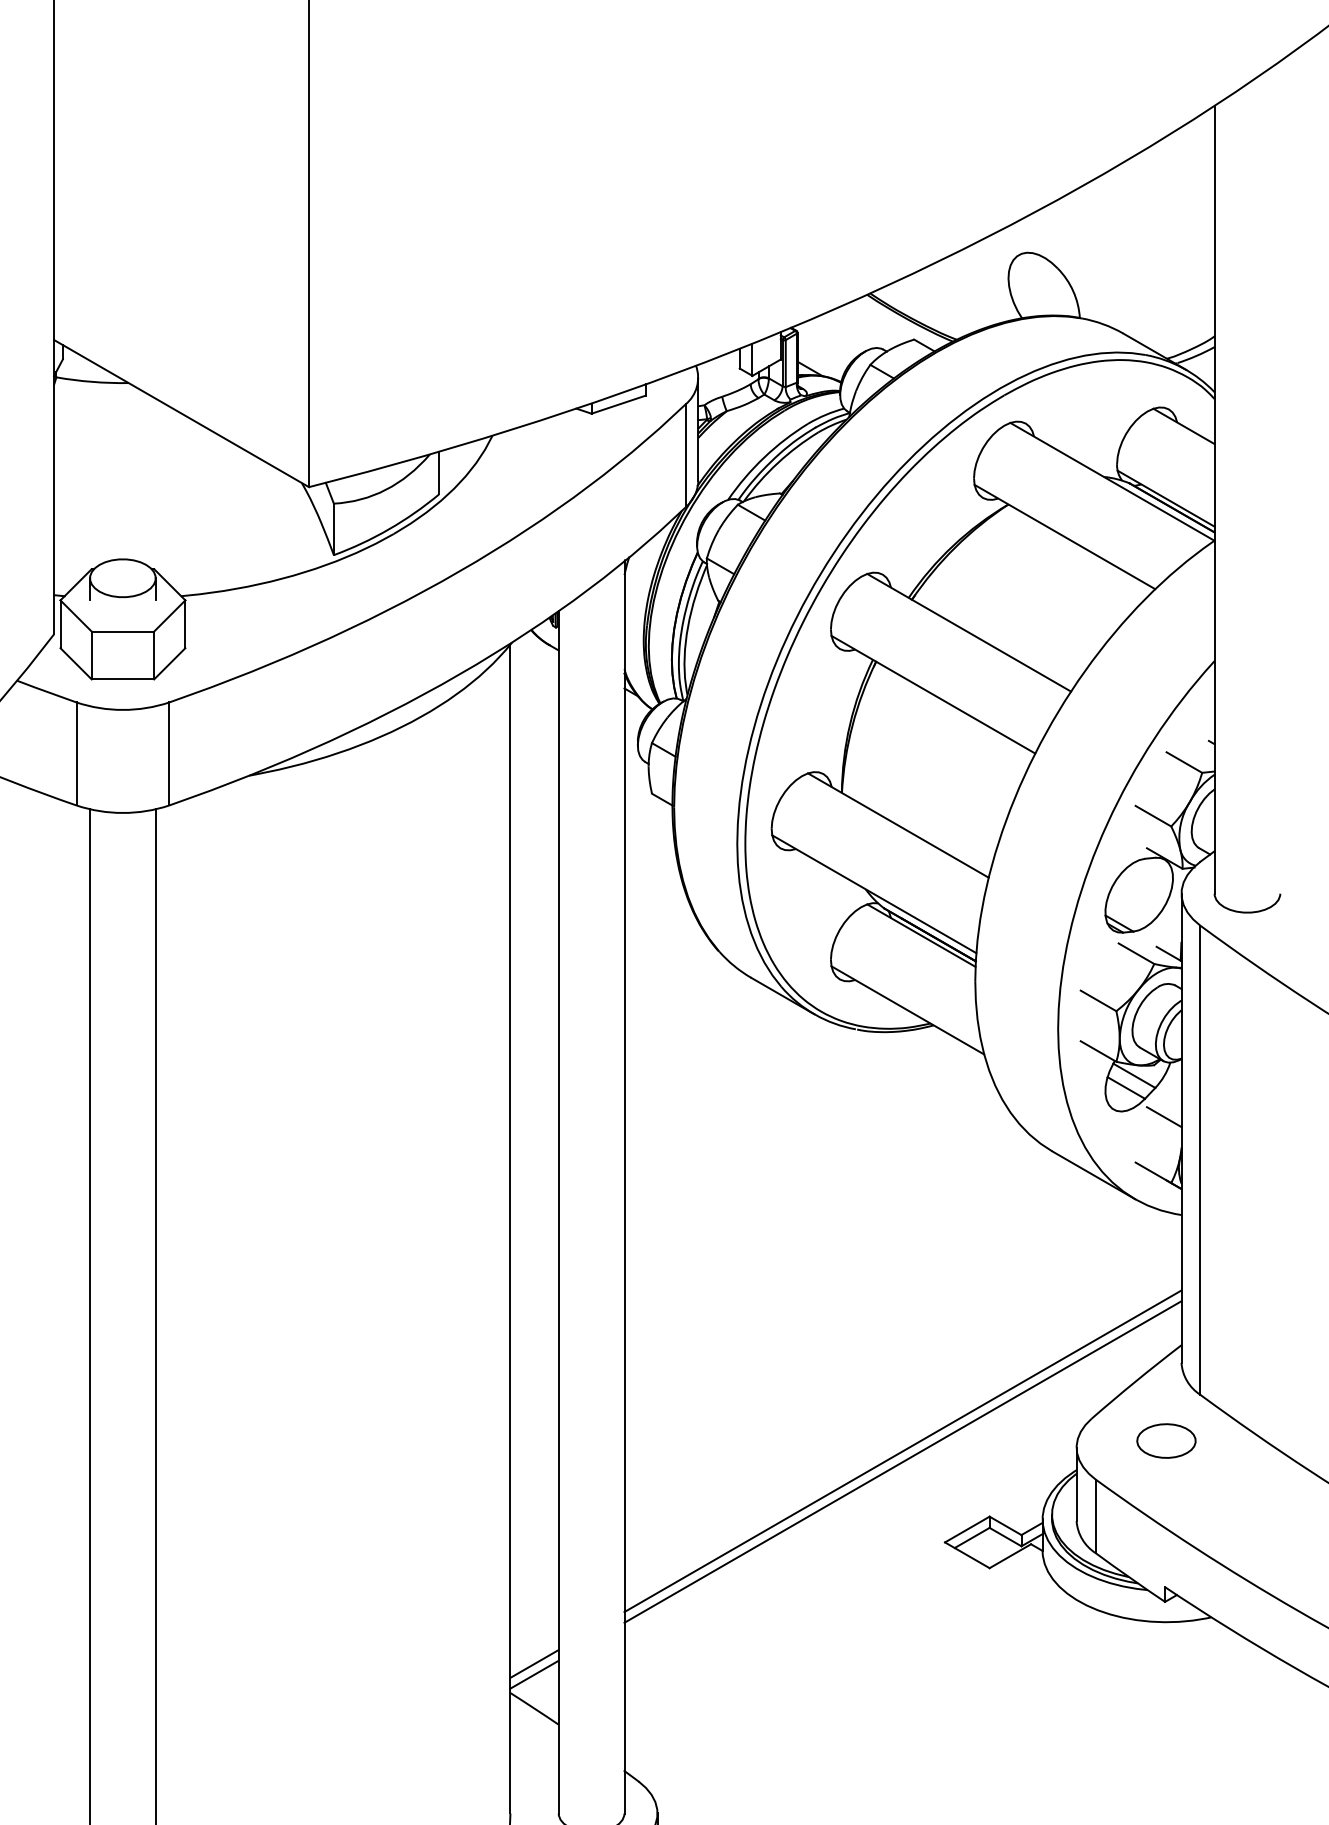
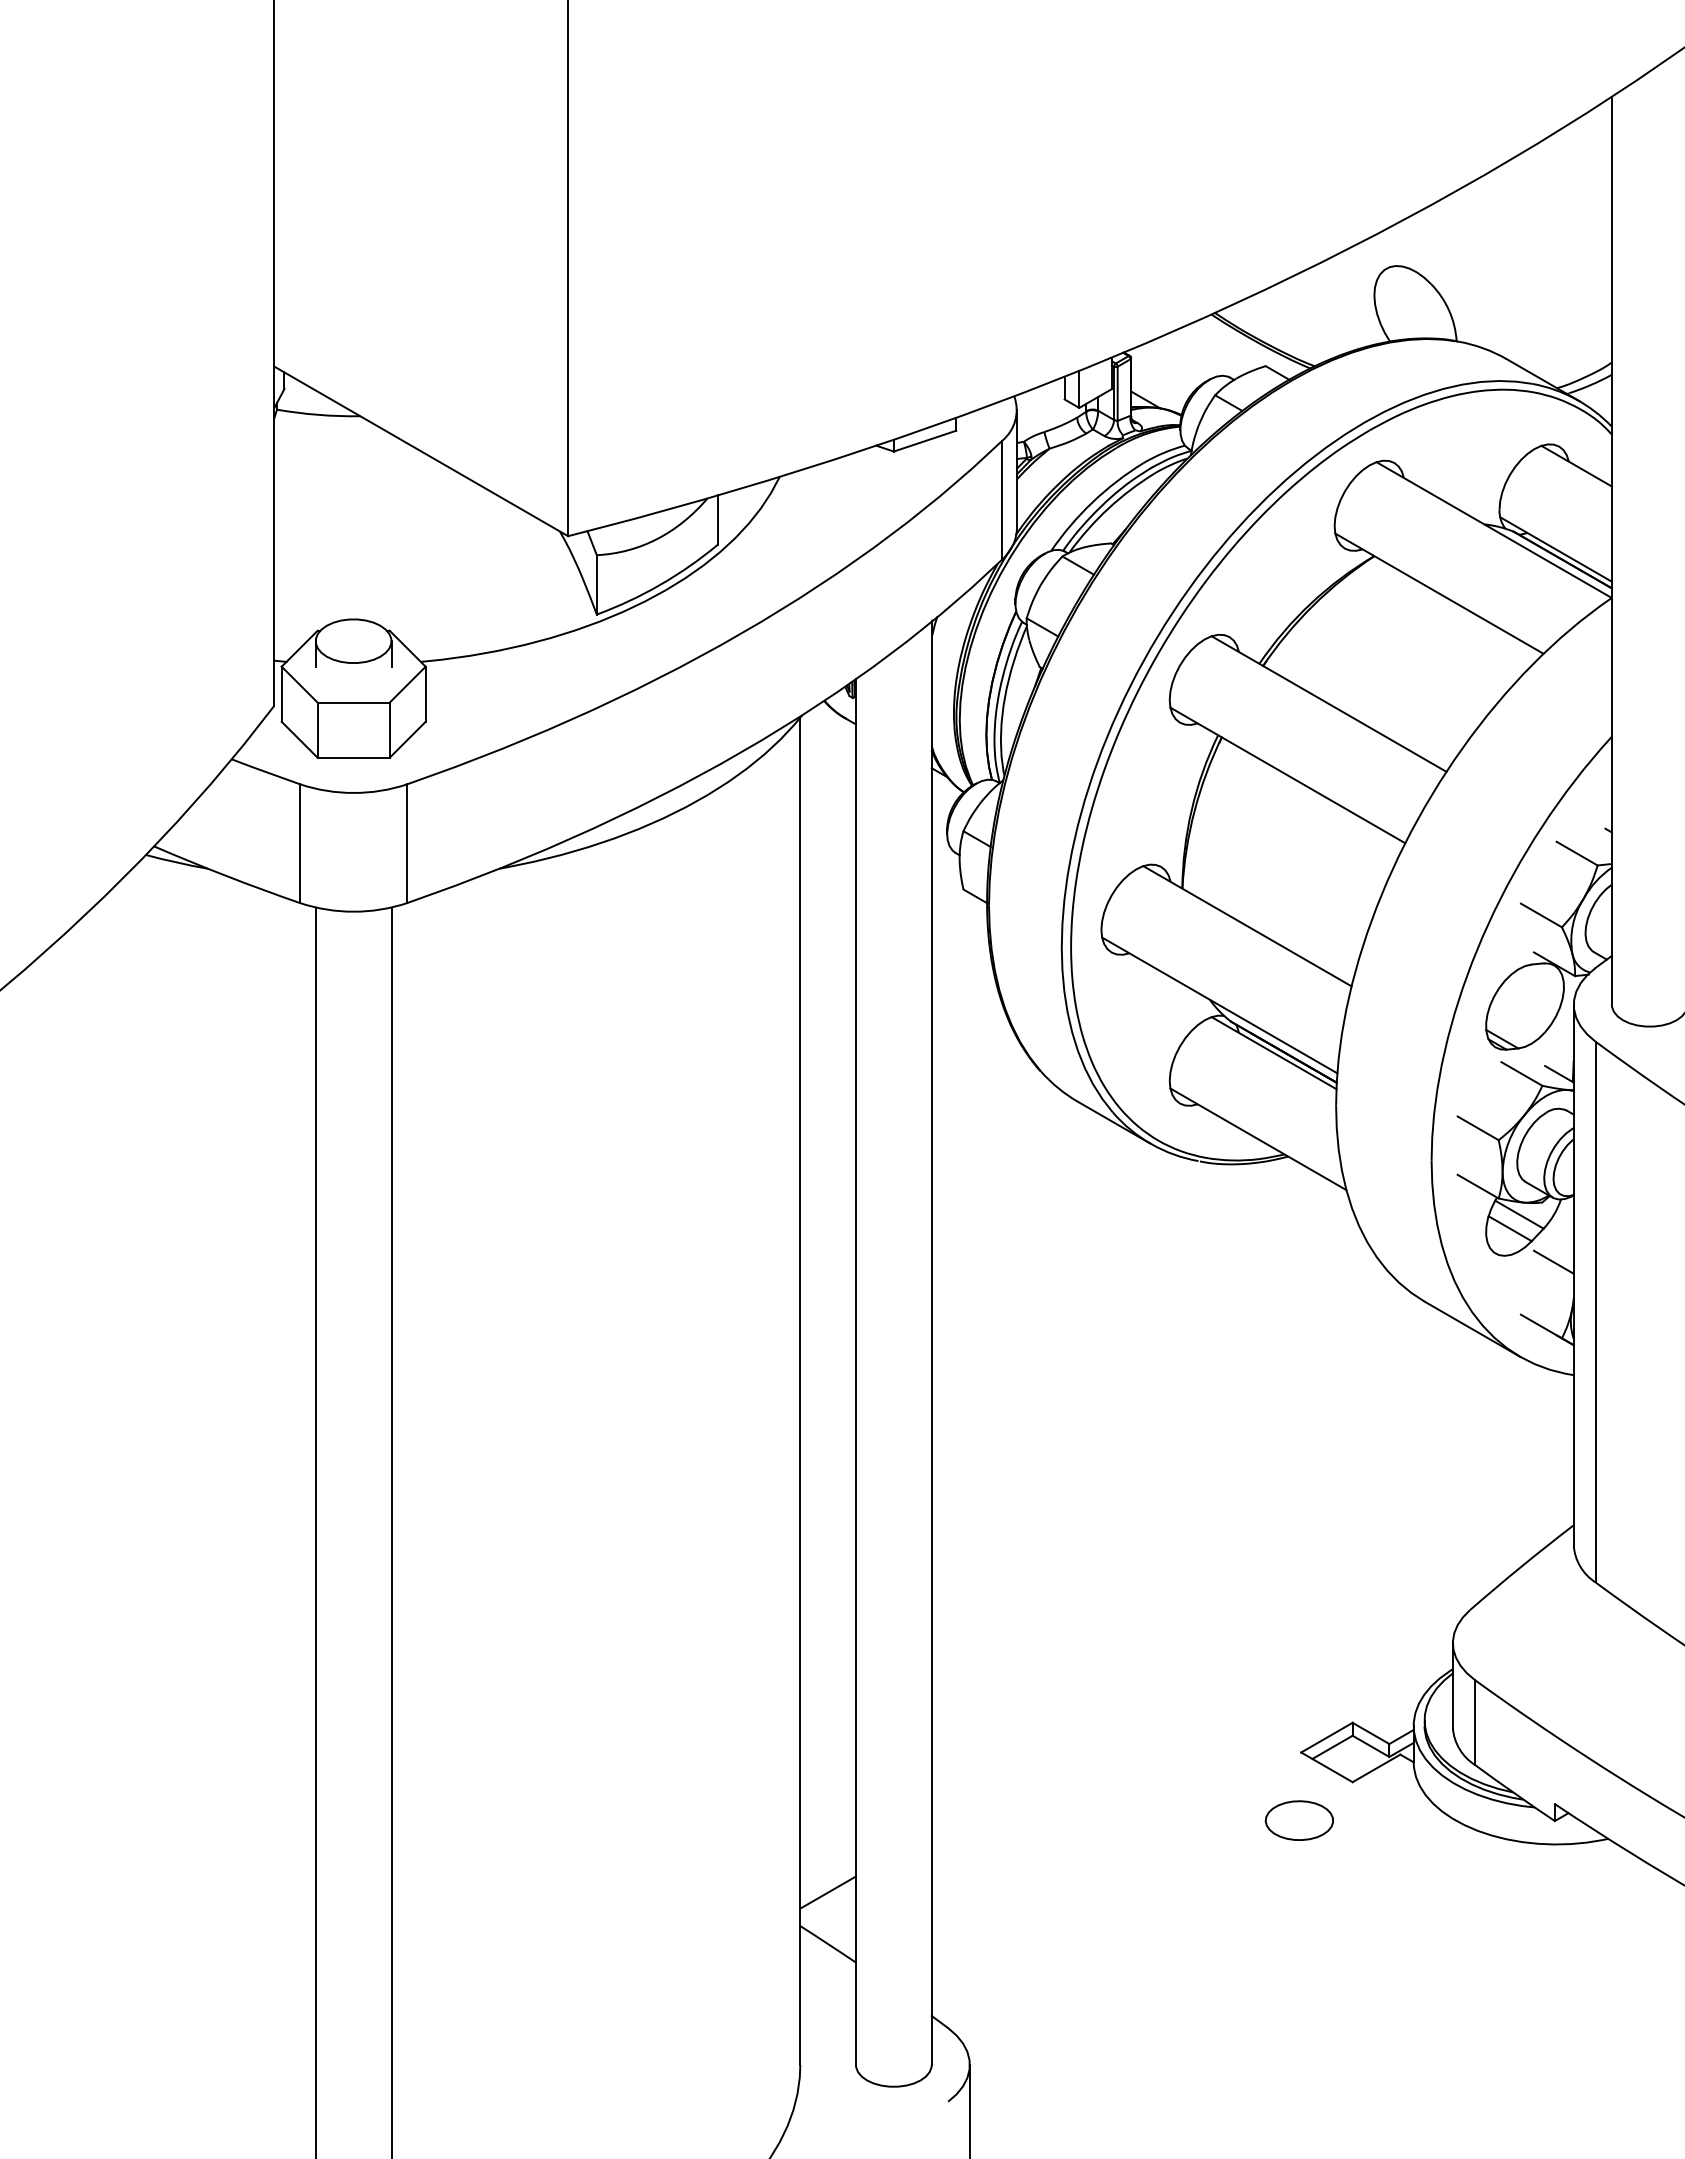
part: (1165, 1440) -> (1298, 1820), moved
line: (902, 1451) -> (1252, 1647), removed
line: (902, 1461) -> (1252, 1659), removed
line: (534, 1674) -> (827, 1904), removed

